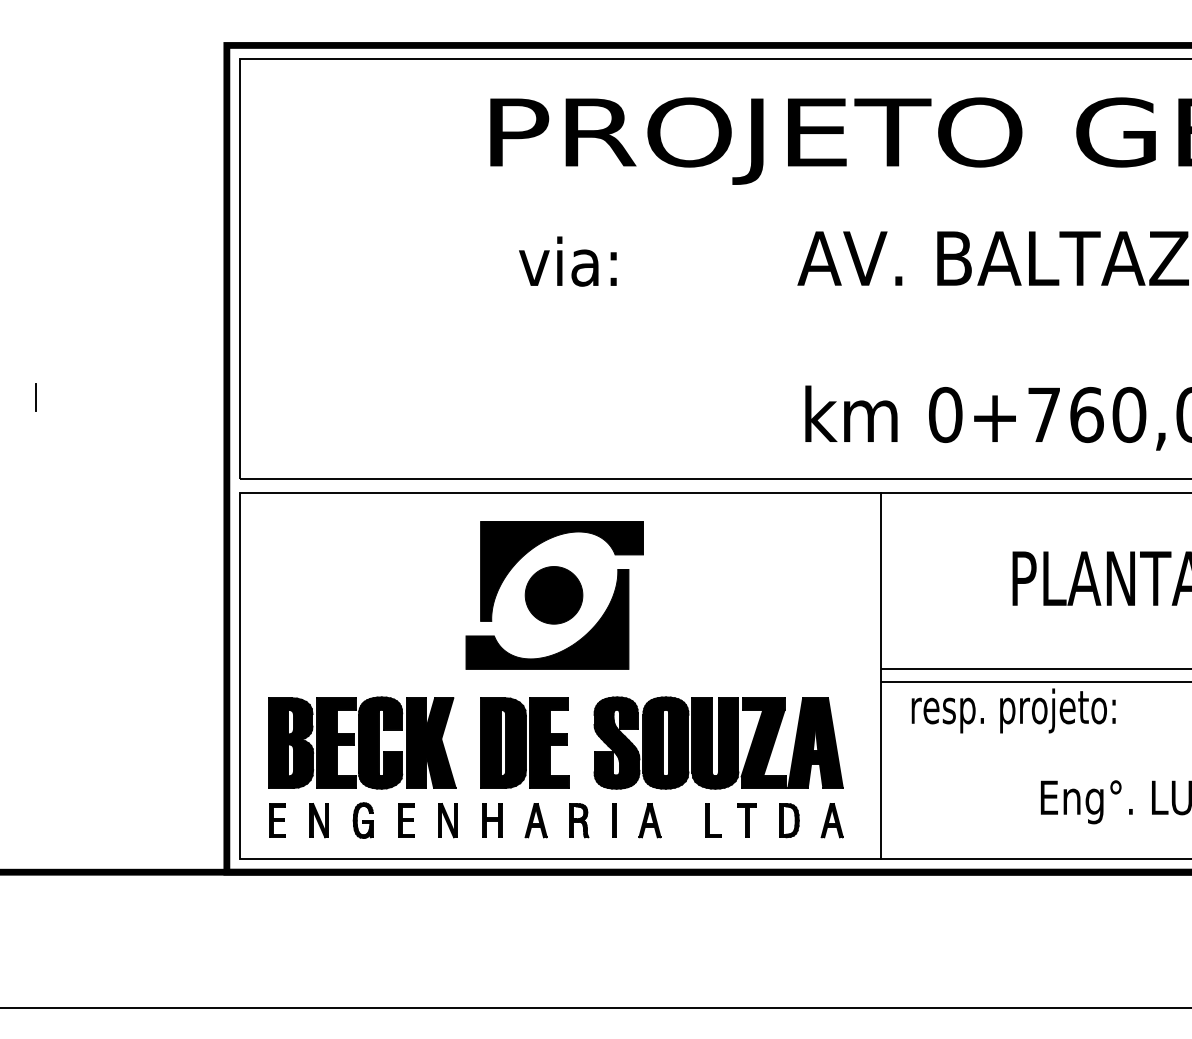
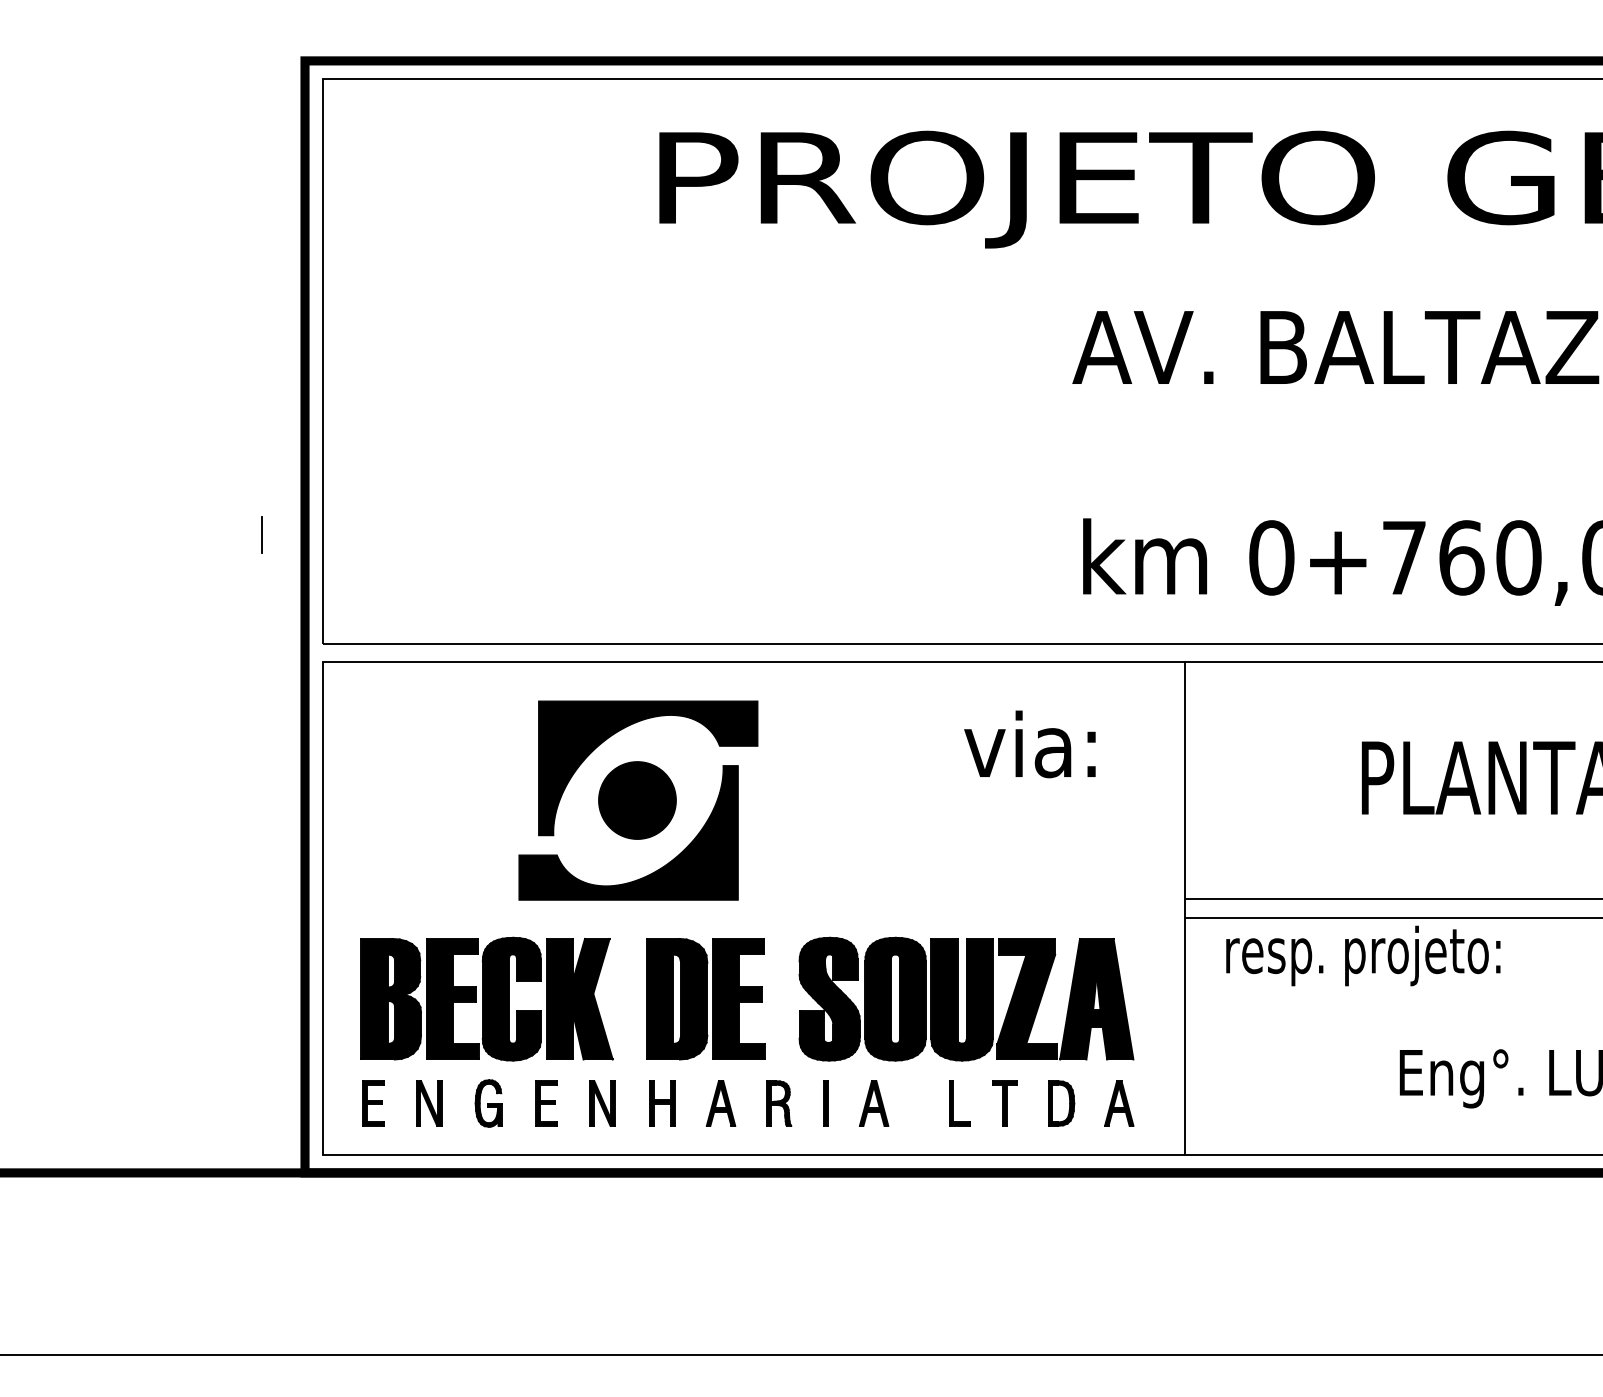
text: (567, 261) -> (1029, 744), moved
line: (35, 397) -> (261, 534), moved
part: (554, 595) -> (638, 800), moved

